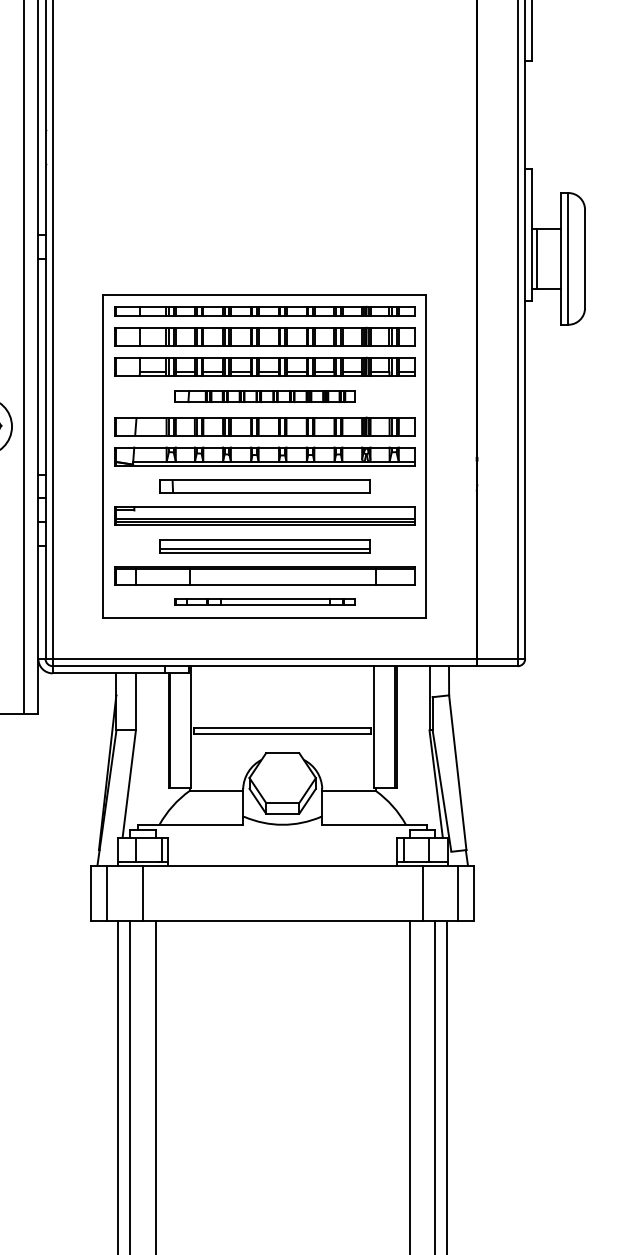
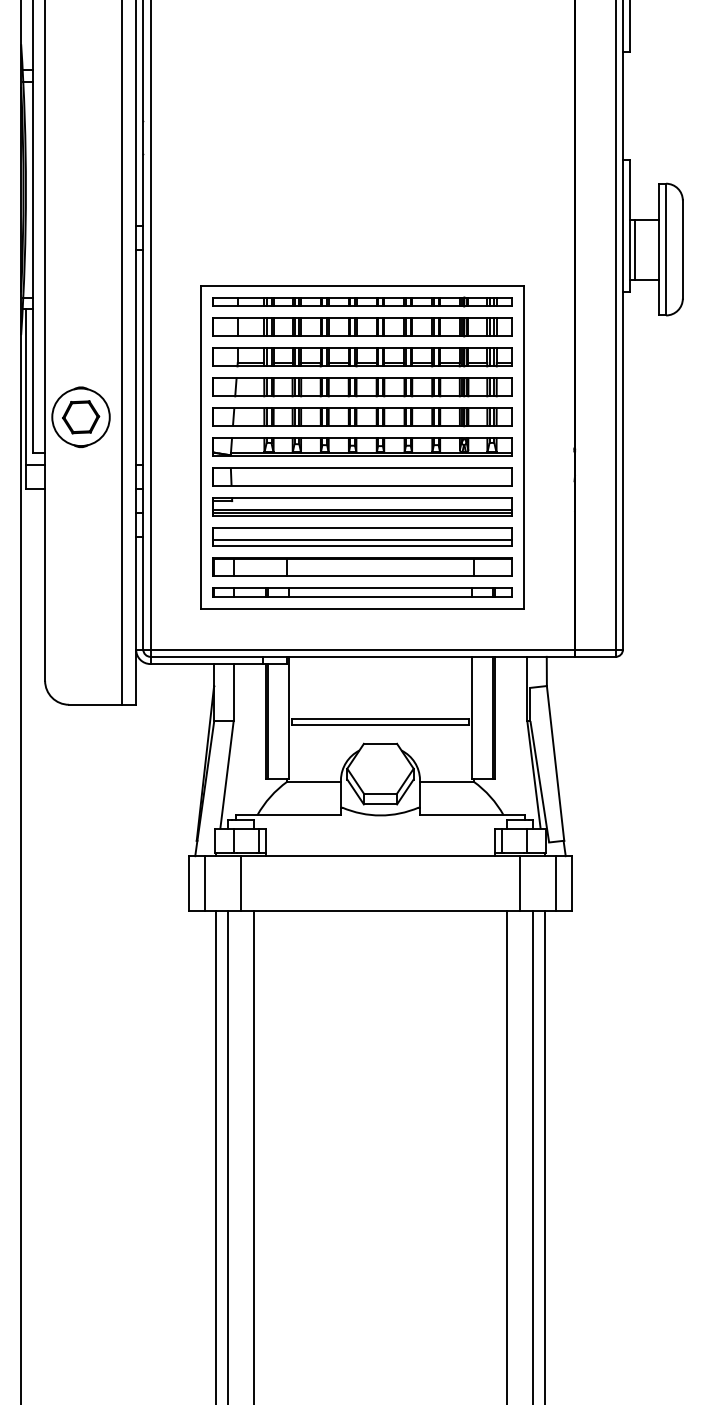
part: (264, 396) -> (362, 387), size x1.67
part: (264, 485) -> (362, 476), size x1.43
part: (264, 545) -> (362, 536), size x1.43
part: (264, 601) -> (362, 592), size x1.67

